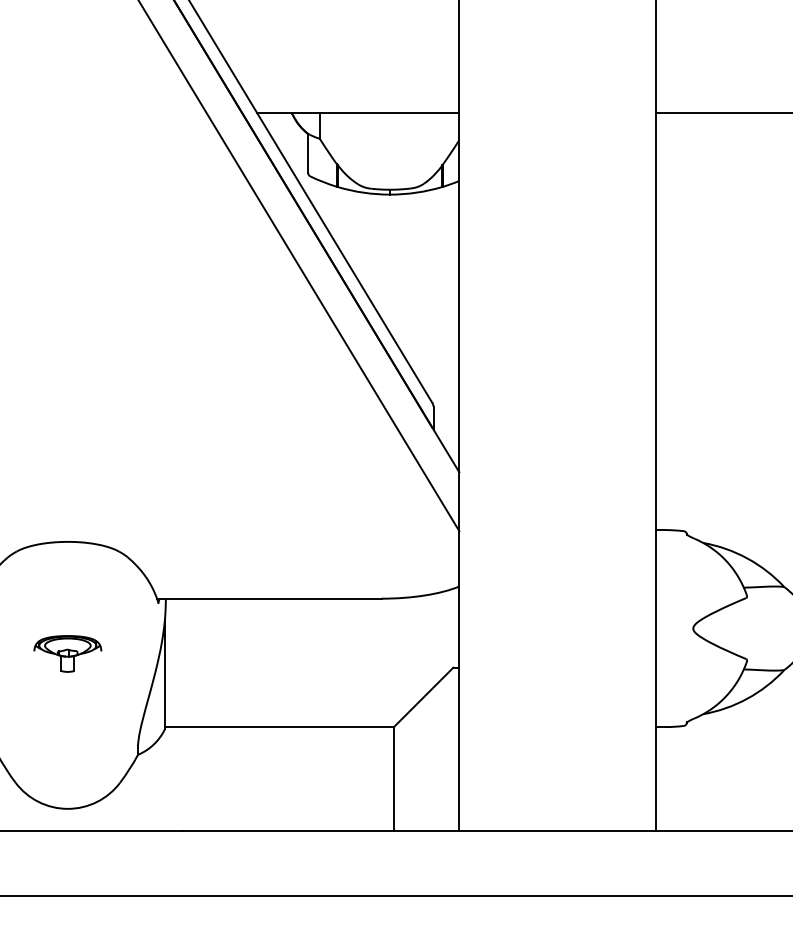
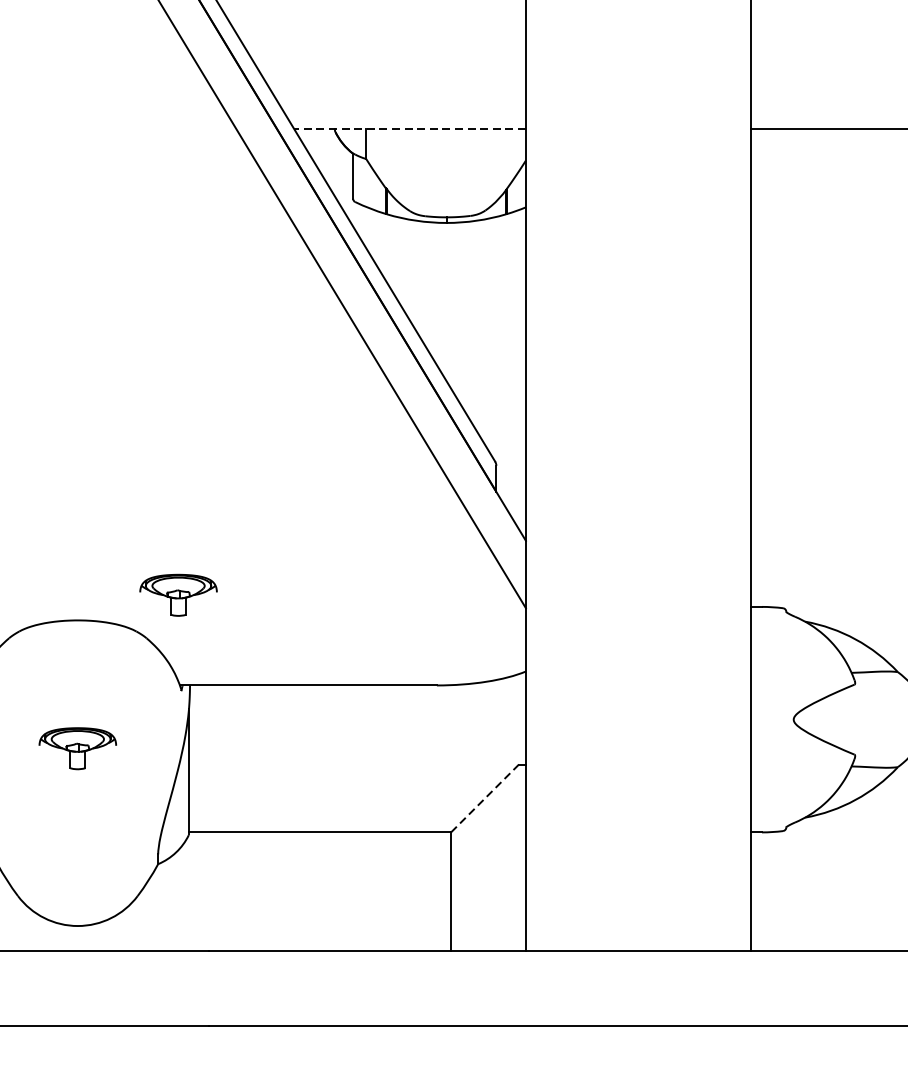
line: (357, 112) -> (409, 128), solid -> dashed
part: (155, 519) -> (178, 594), added
line: (423, 697) -> (484, 798), solid -> dashed

